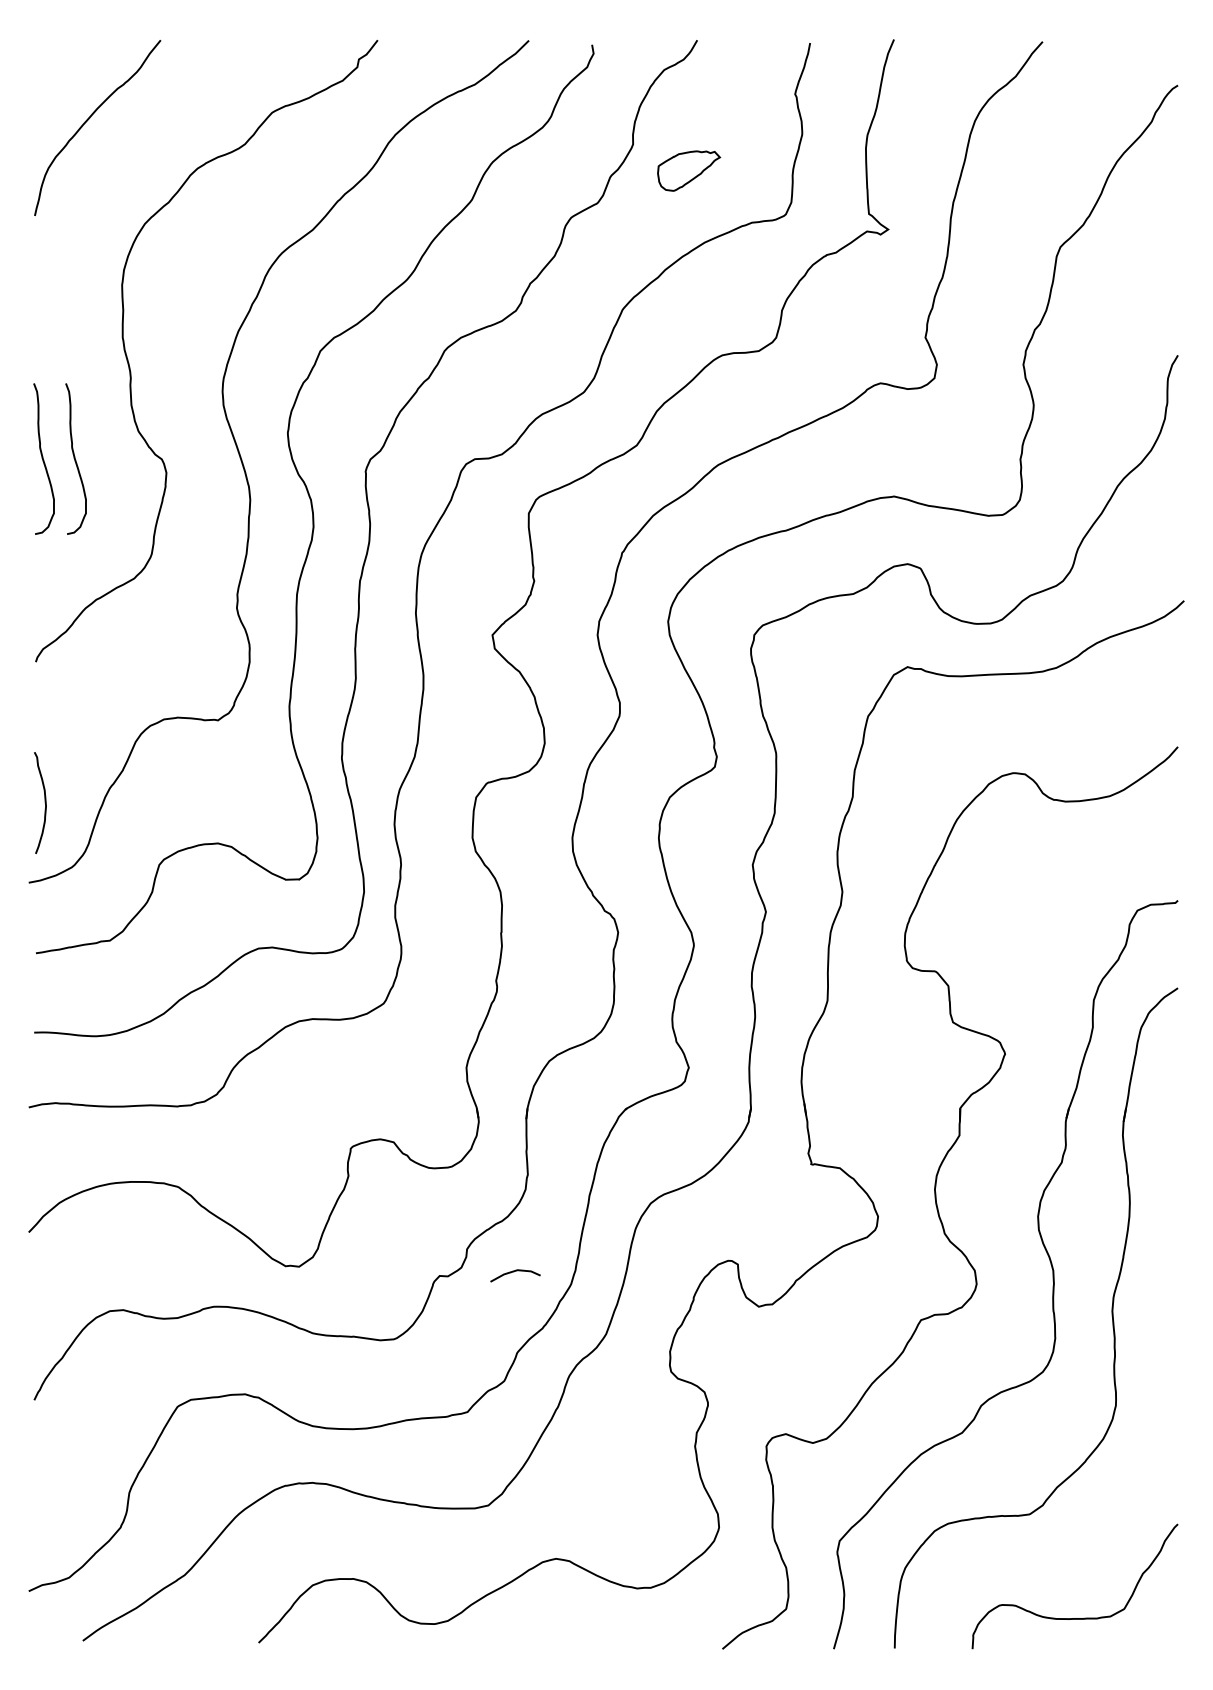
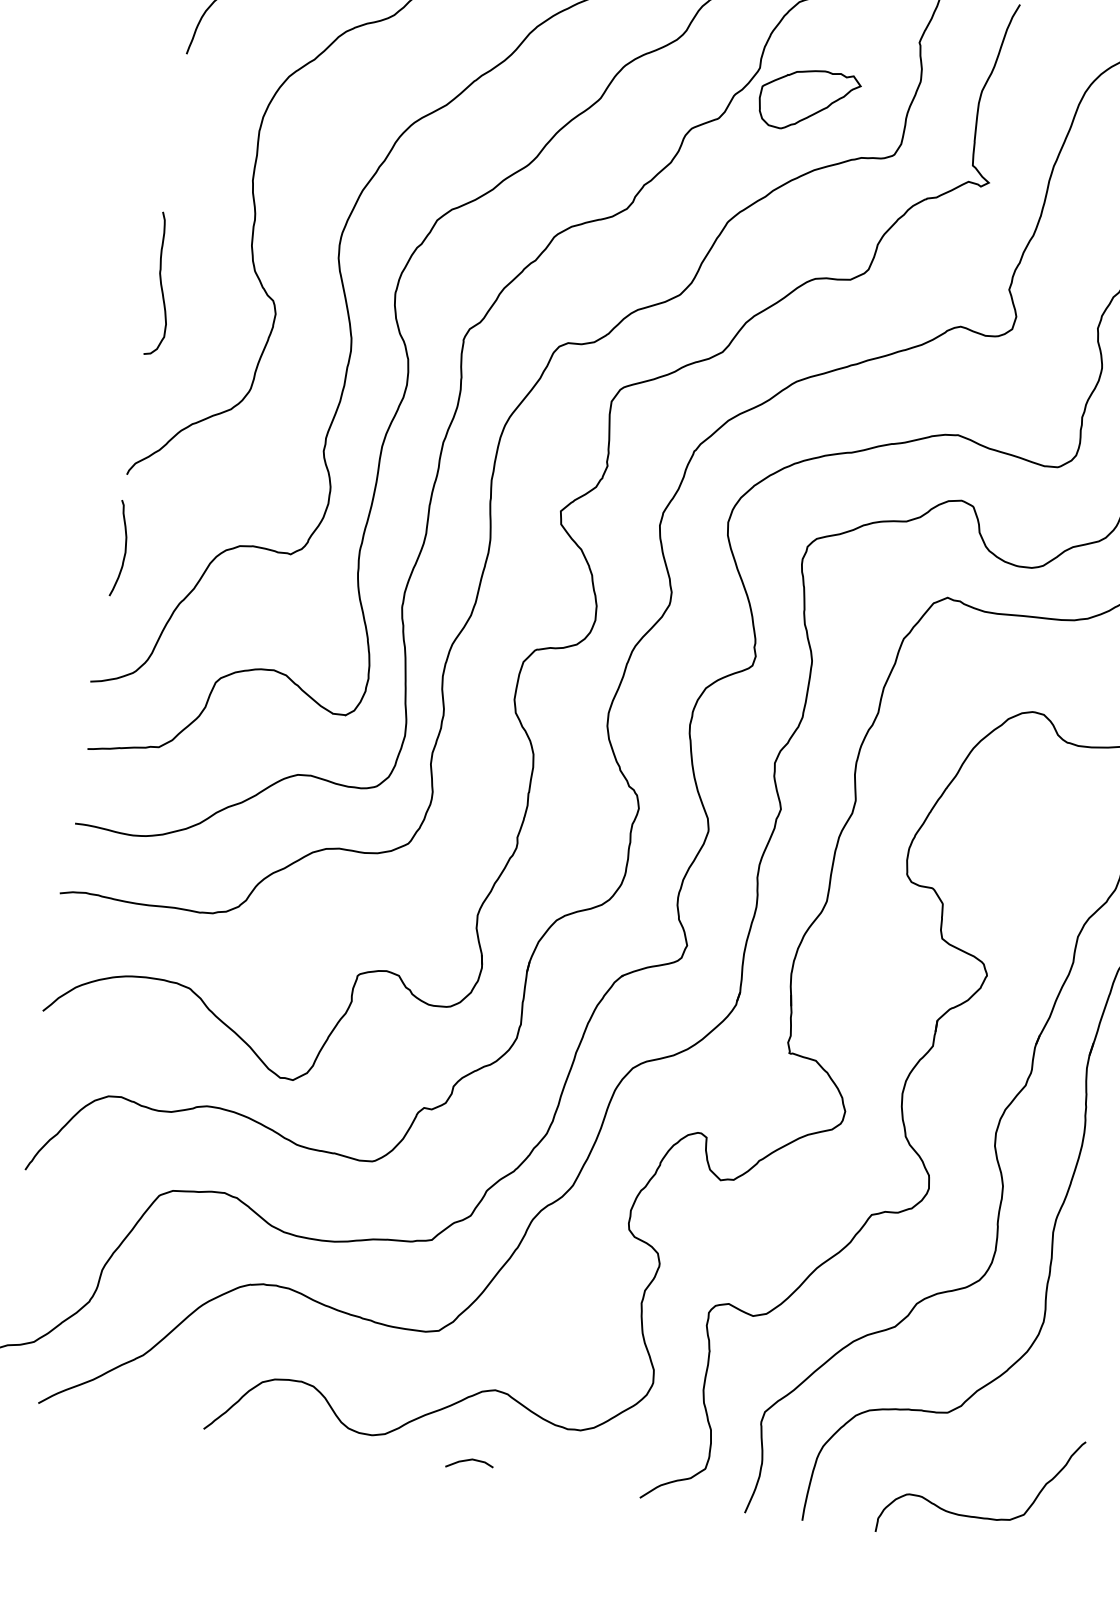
part: (688, 170) -> (808, 100), size x1.67
curve: (75, 458) -> (191, 288), removed
curve: (44, 802) -> (124, 548), moved
line: (514, 1272) -> (469, 1461), moved

